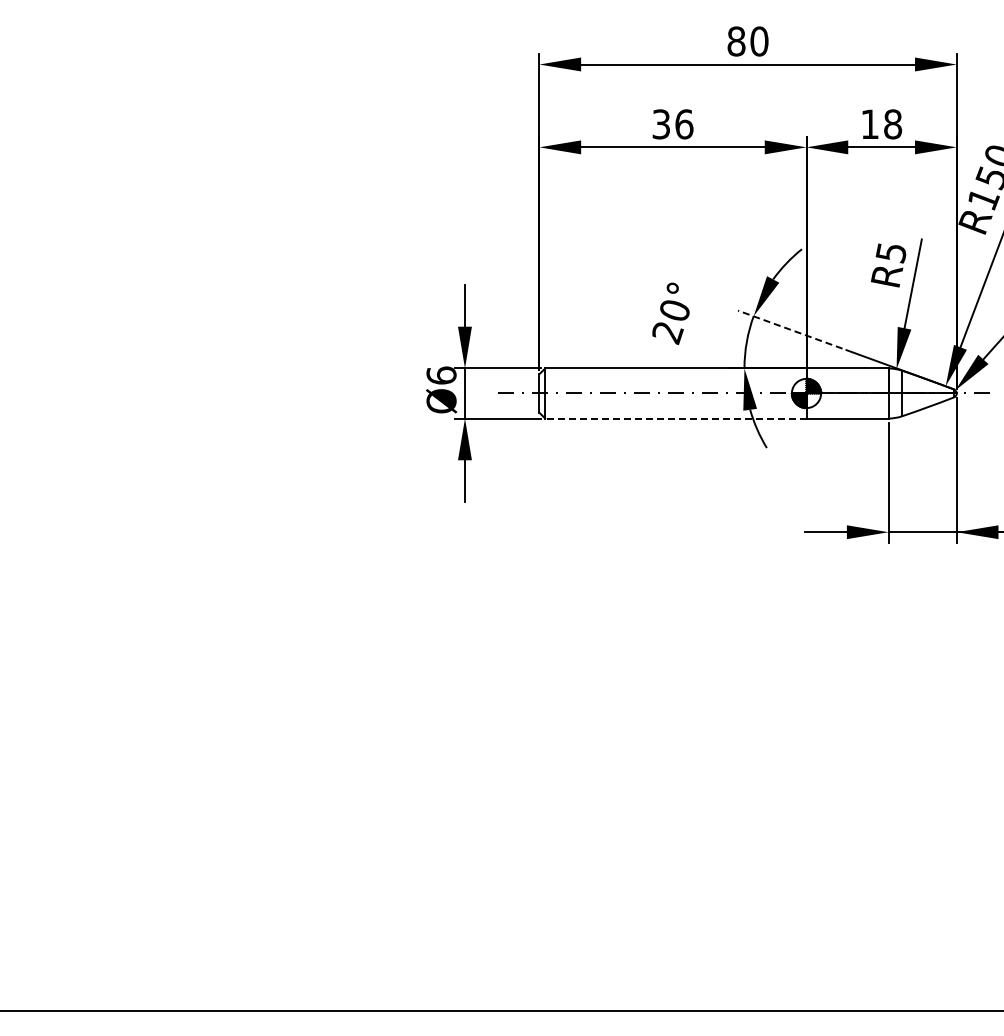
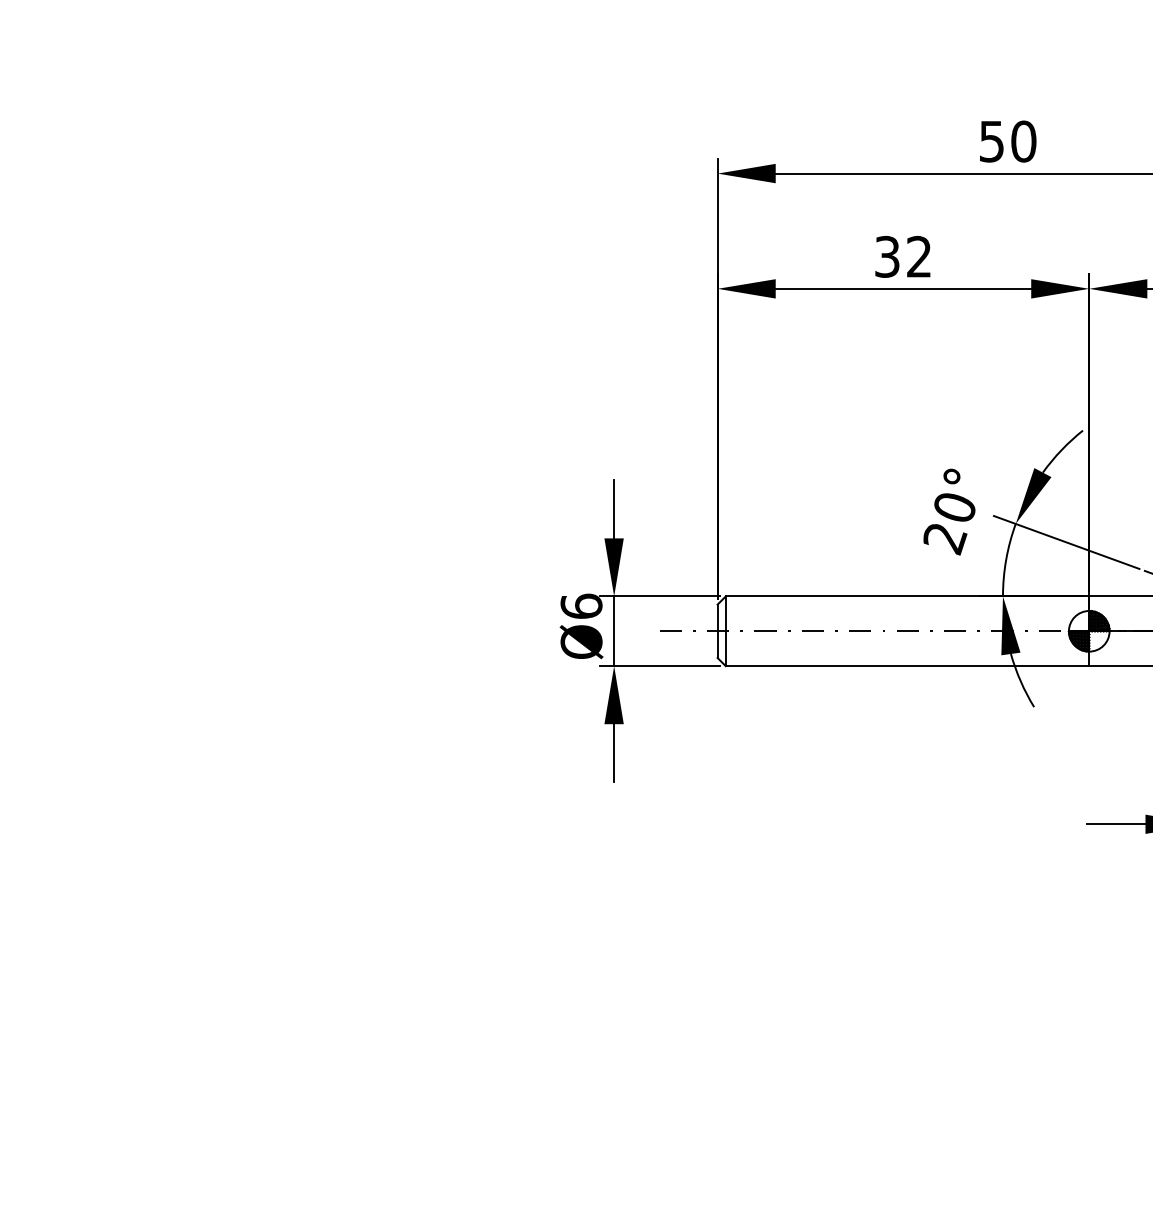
text: (736, 41) -> (991, 141), 80 -> 50
text: (684, 124) -> (919, 257), 36 -> 32
text: (670, 313) -> (948, 511), moved
line: (790, 329) -> (1067, 542), dashed -> solid
line: (675, 418) -> (907, 666), dashed -> solid

